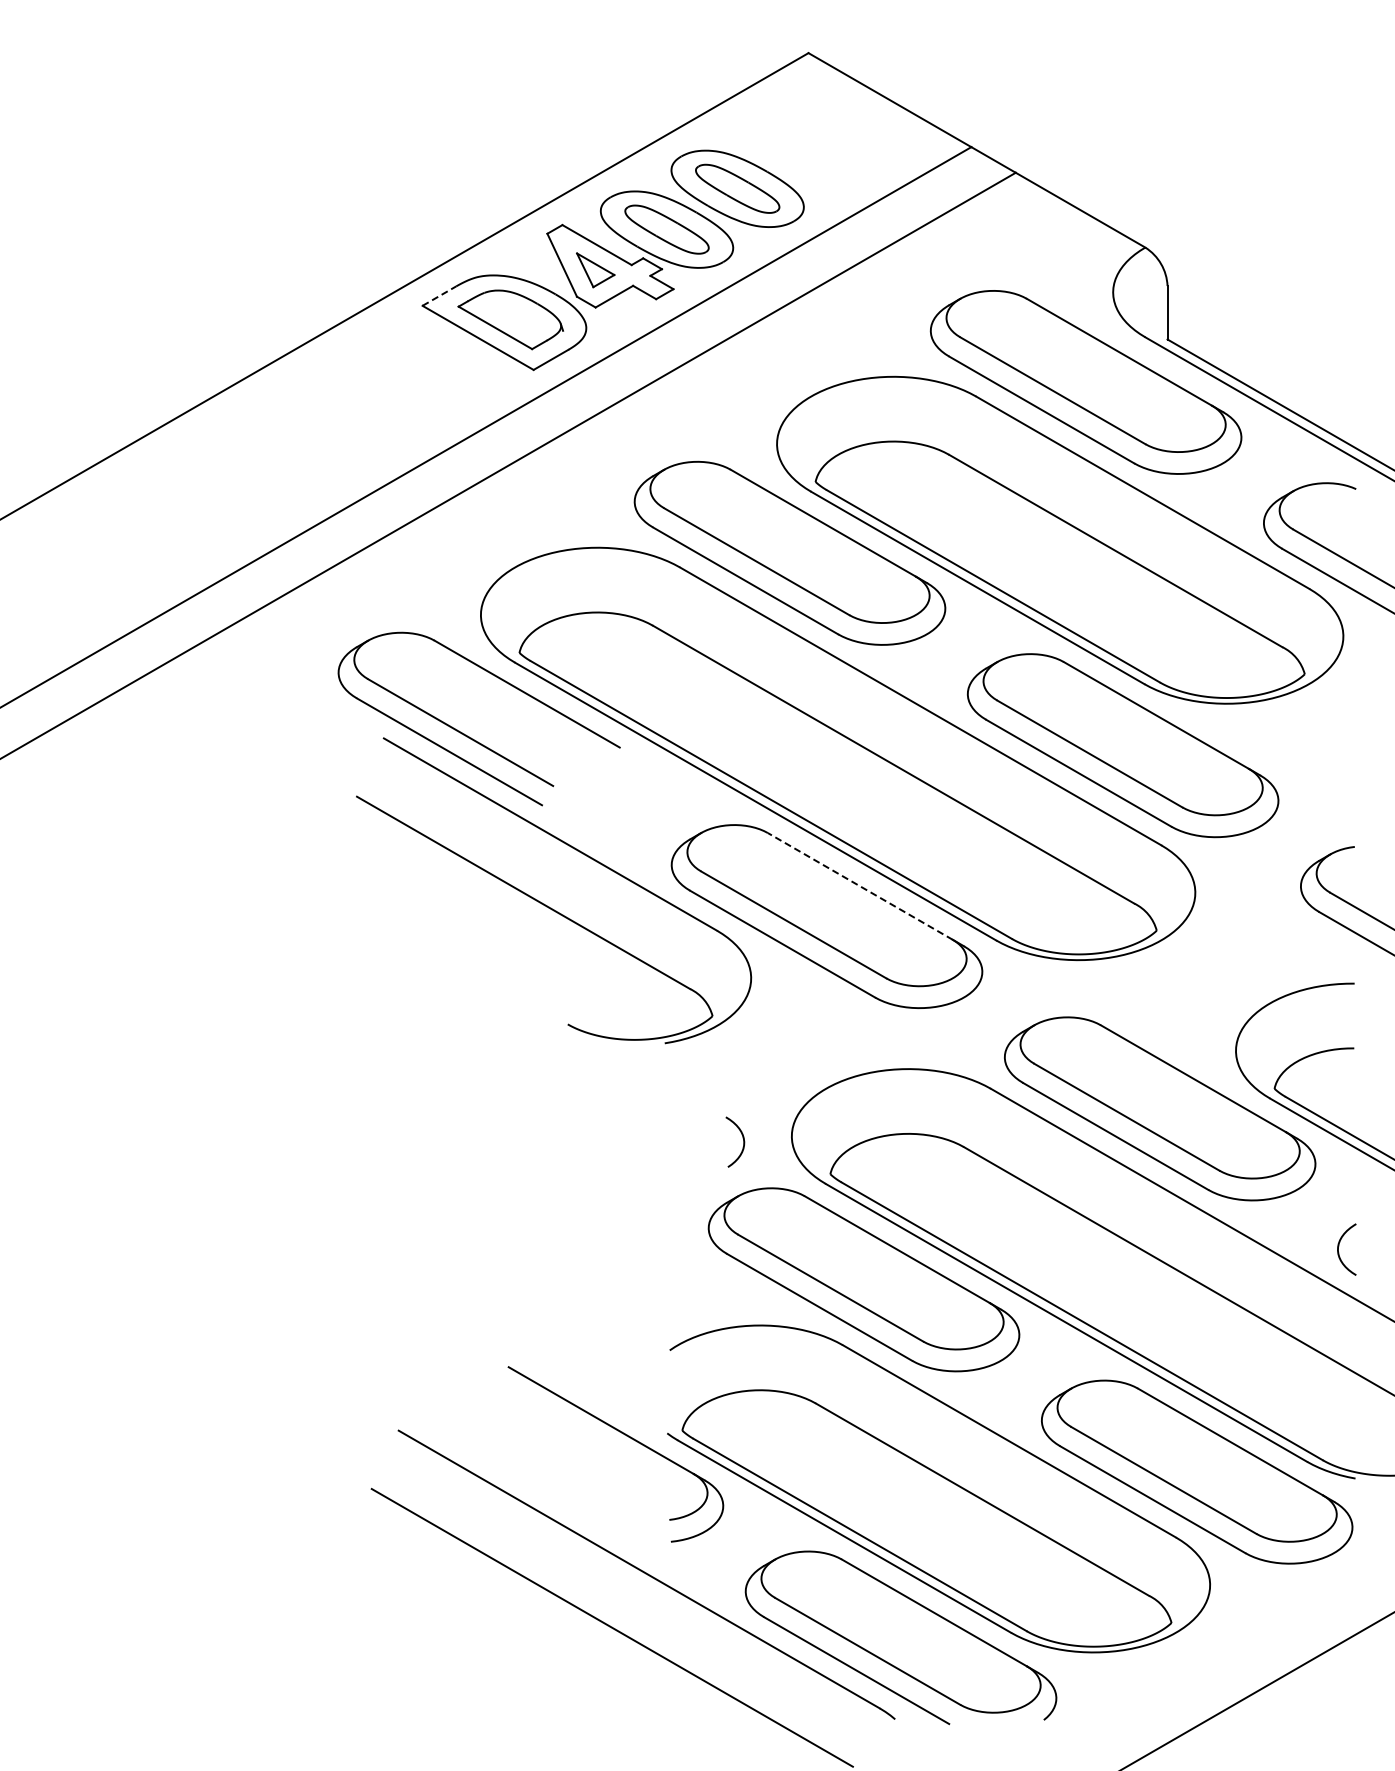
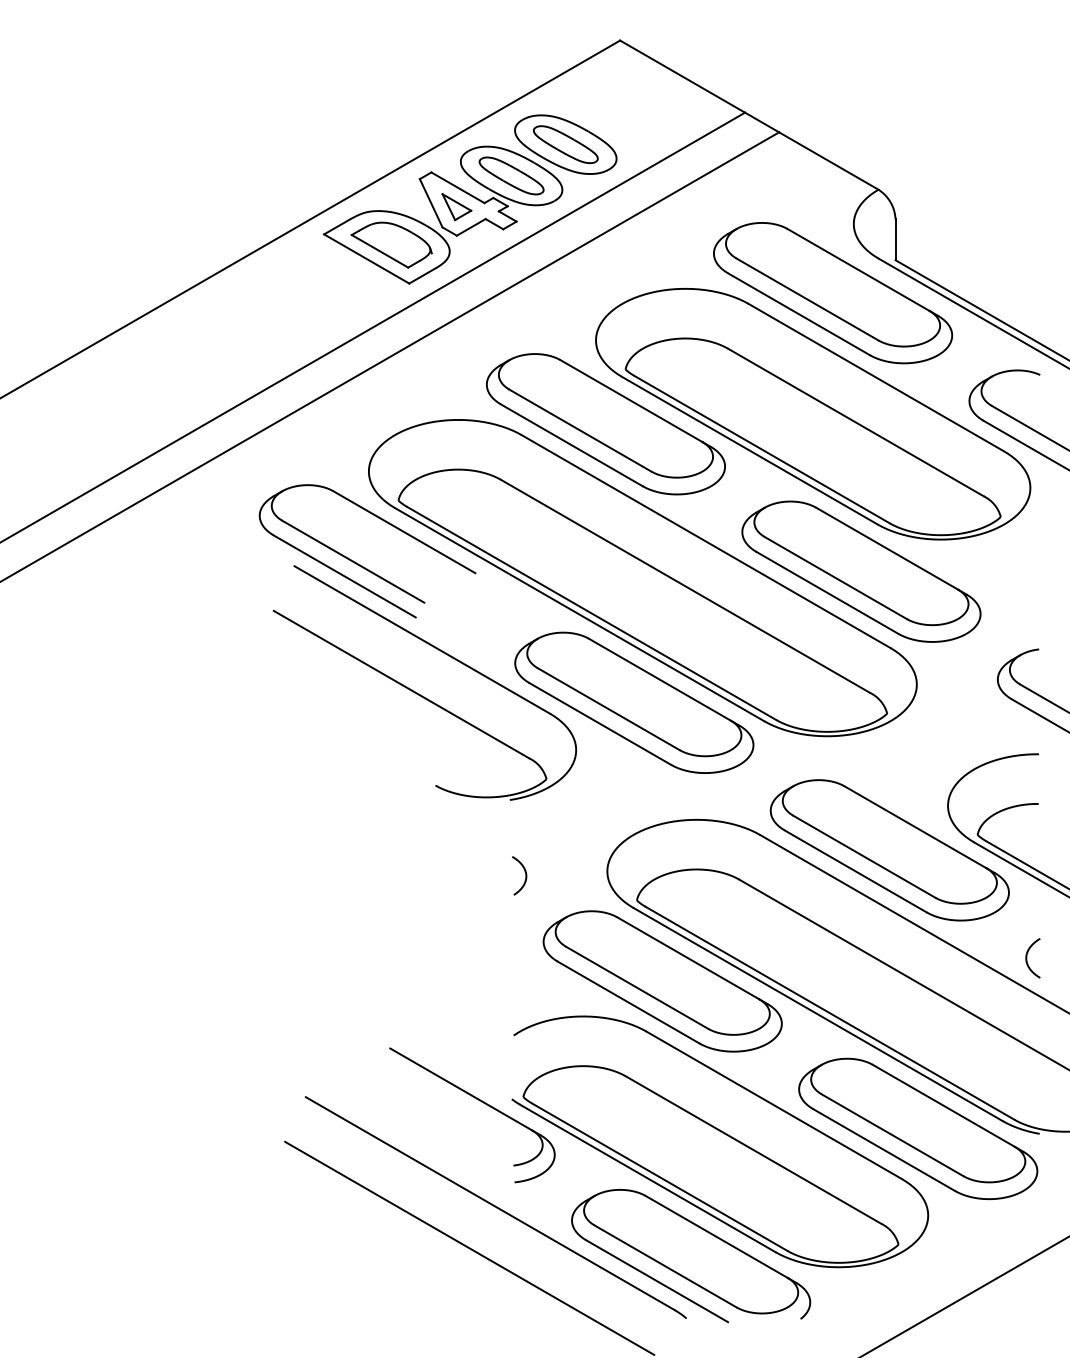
line: (439, 295) -> (337, 226), dashed -> solid
line: (860, 886) -> (660, 679), dashed -> solid
curve: (742, 1138) -> (525, 873), moved

